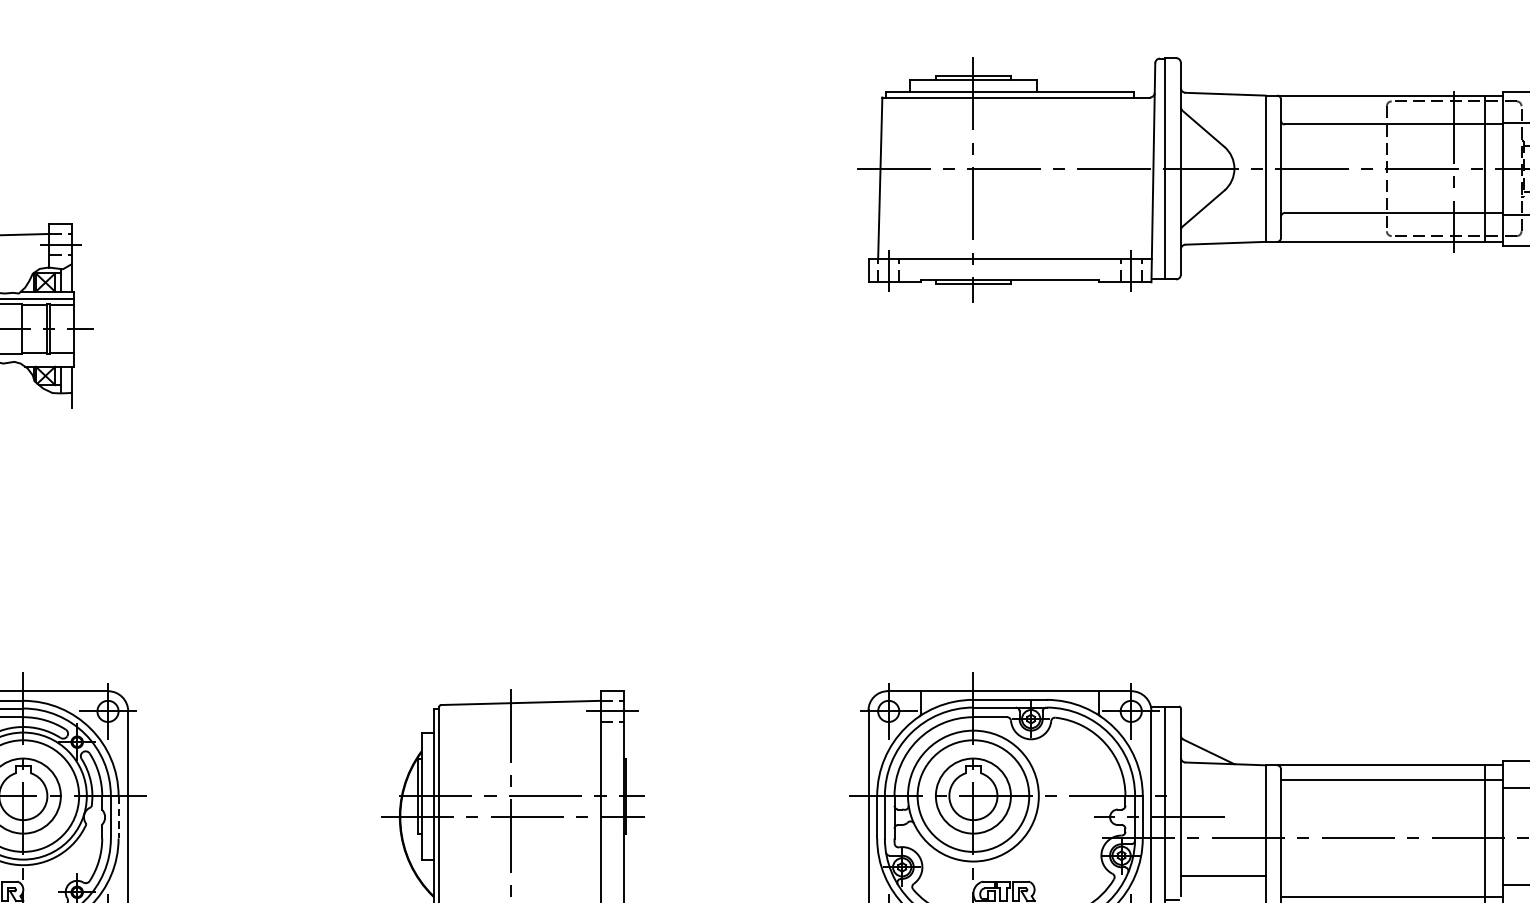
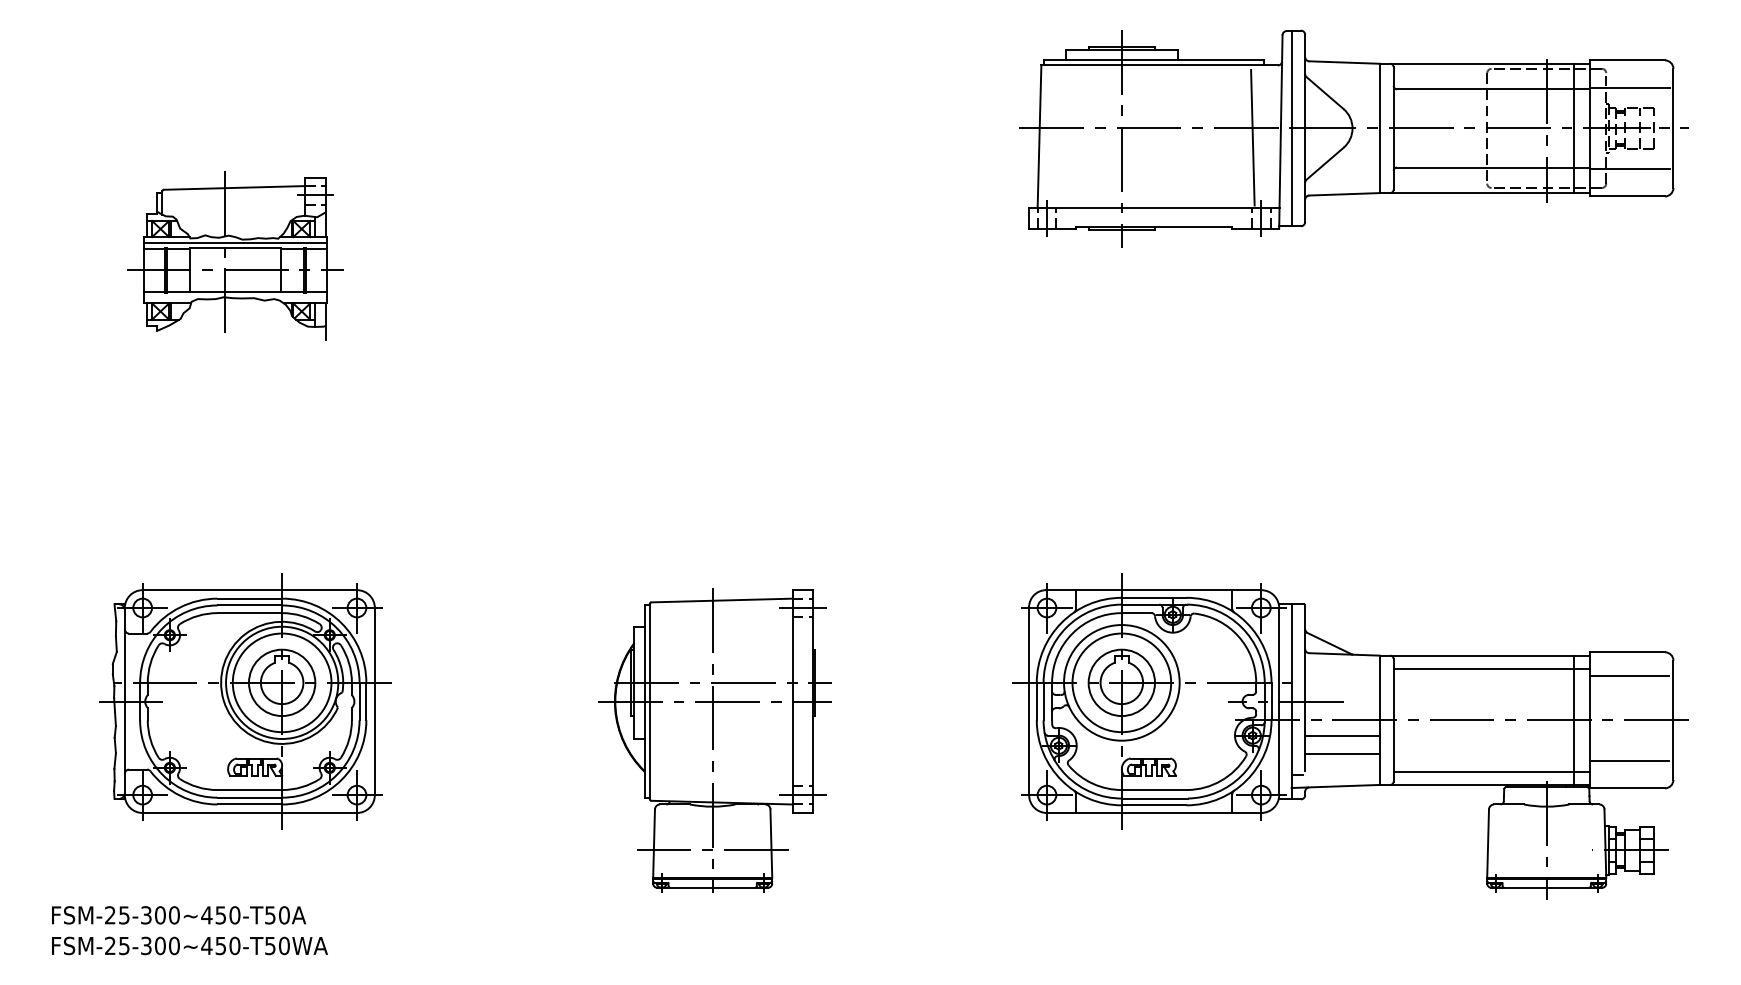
line: (1121, 179) -> (1252, 137), added
line: (118, 817) -> (366, 701), dashed -> solid
line: (1223, 856) -> (1342, 736), added

